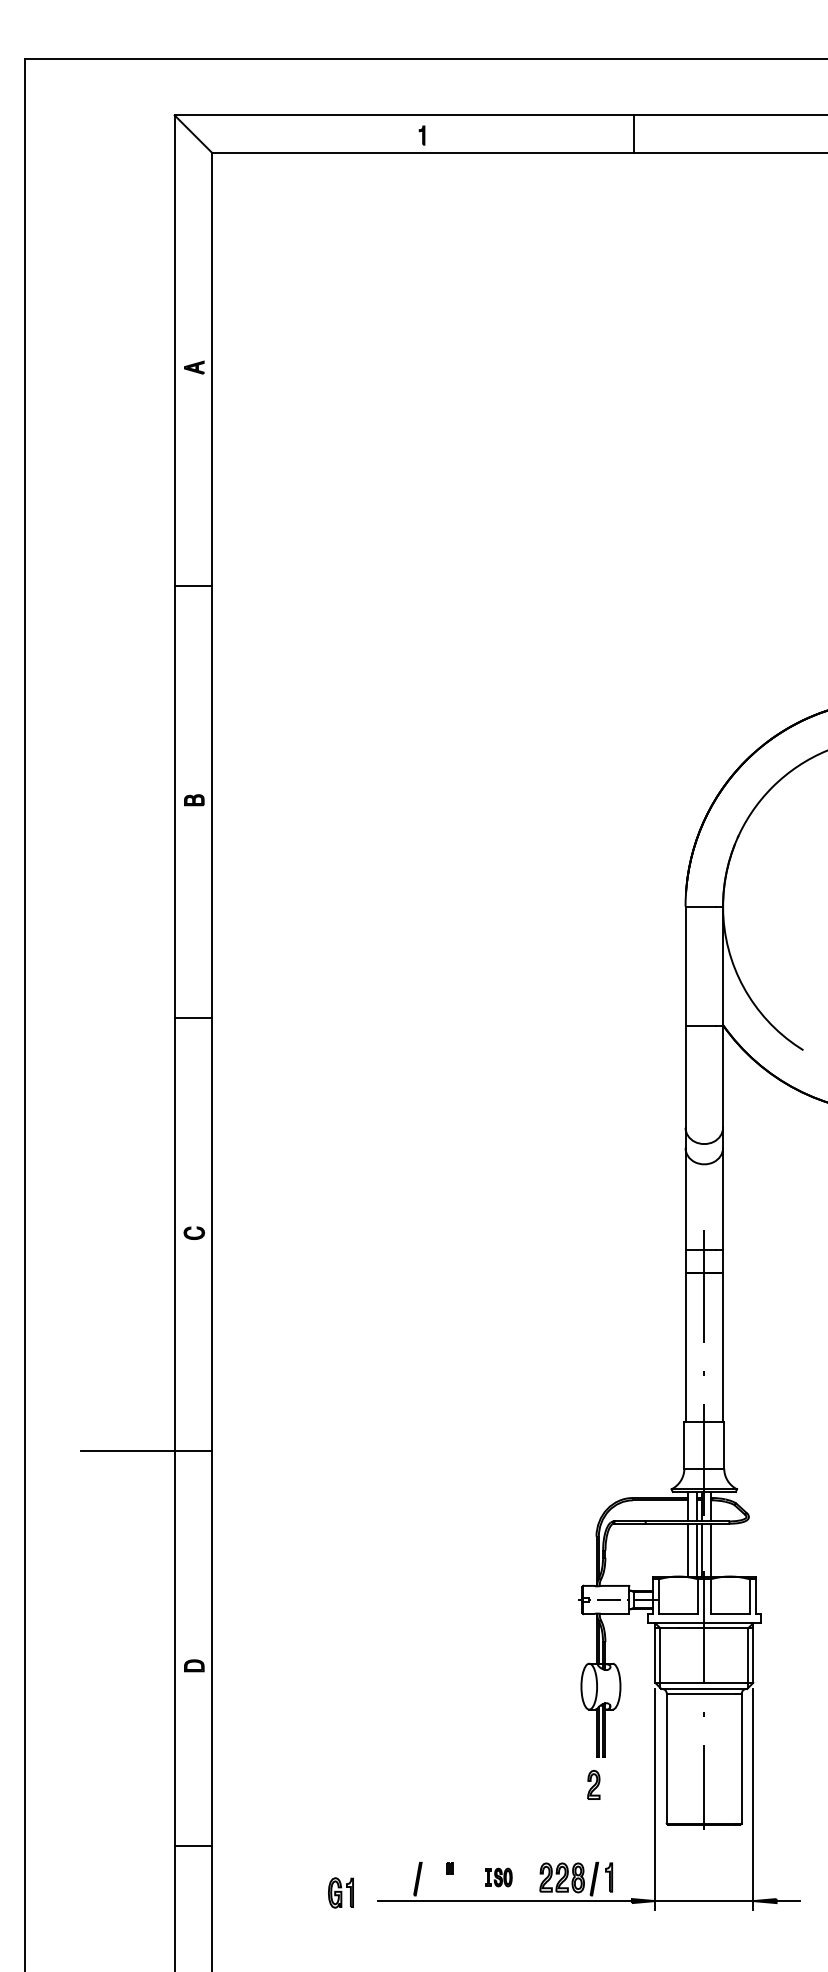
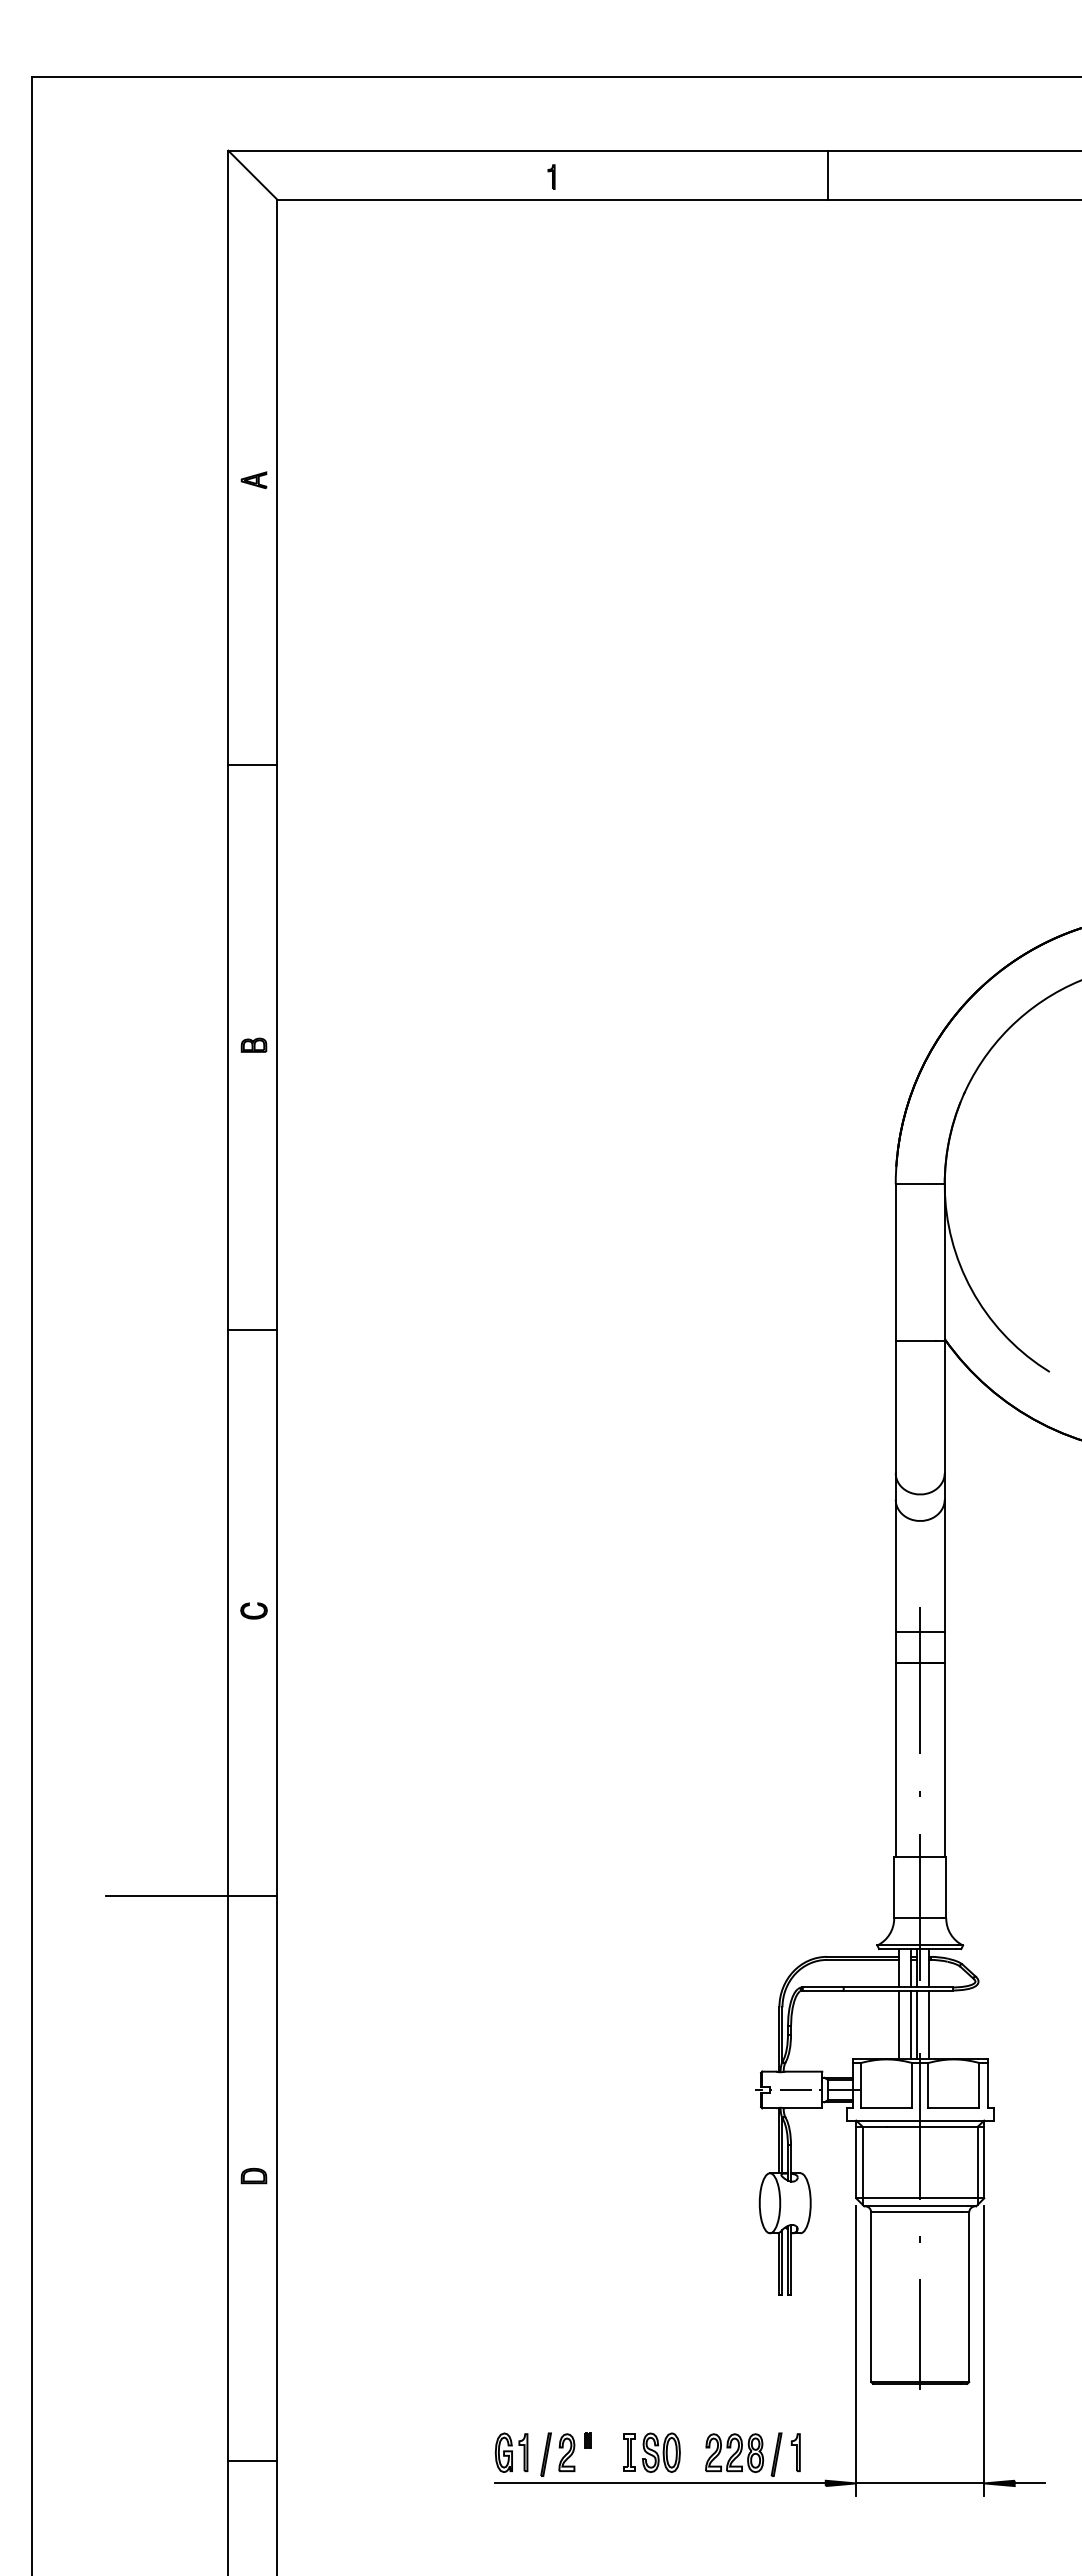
part: (593, 1784) -> (566, 2452), moved
line: (193, 1845) -> (252, 2460), moved
part: (498, 1877) -> (651, 2452), size x1.67
part: (340, 1892) -> (511, 2452), moved

